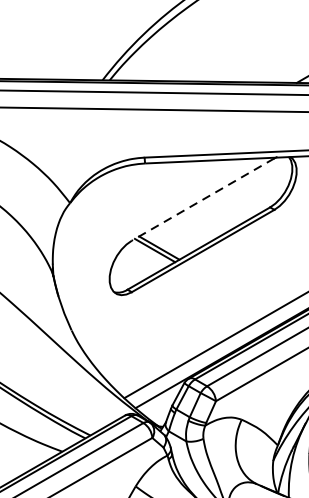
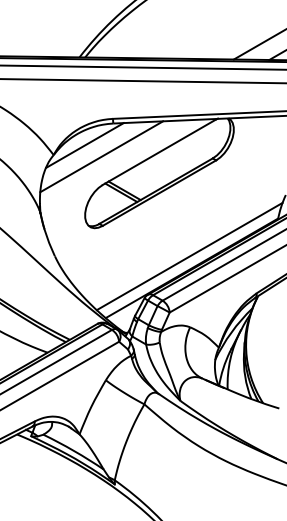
line: (108, 191) -> (84, 145), added
line: (203, 199) -> (159, 152), dashed -> solid
line: (130, 204) -> (101, 156), added

